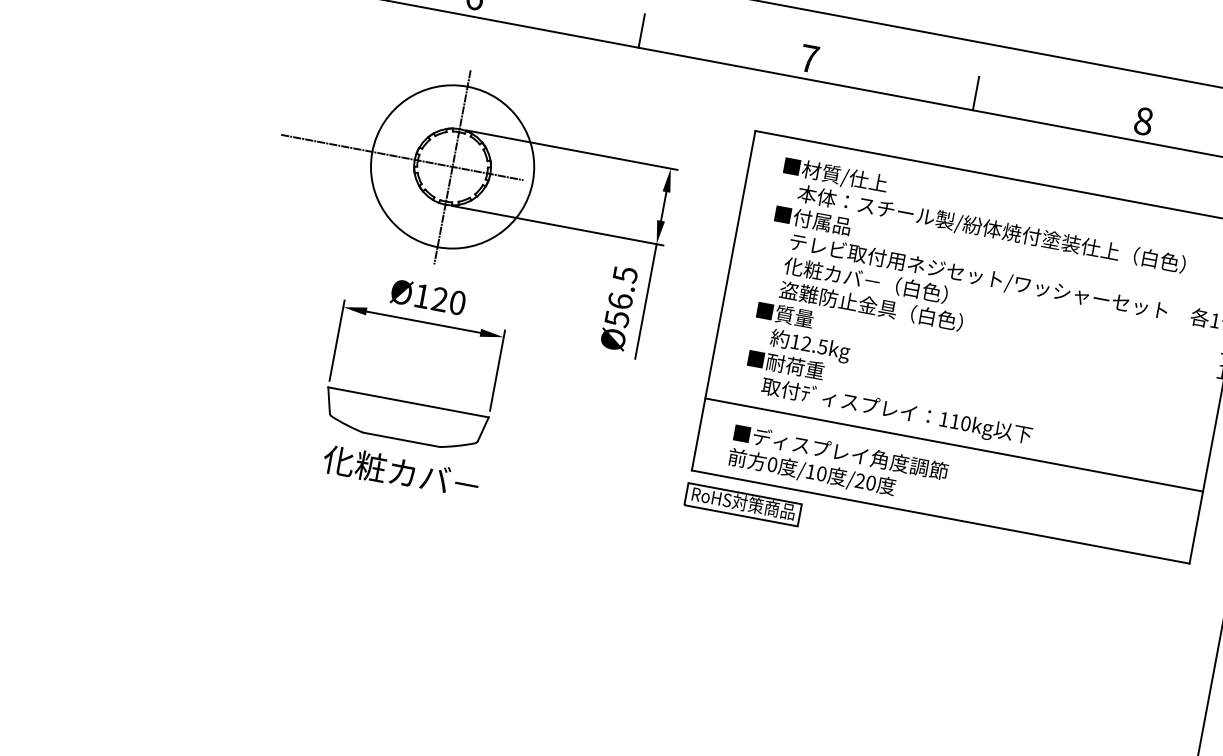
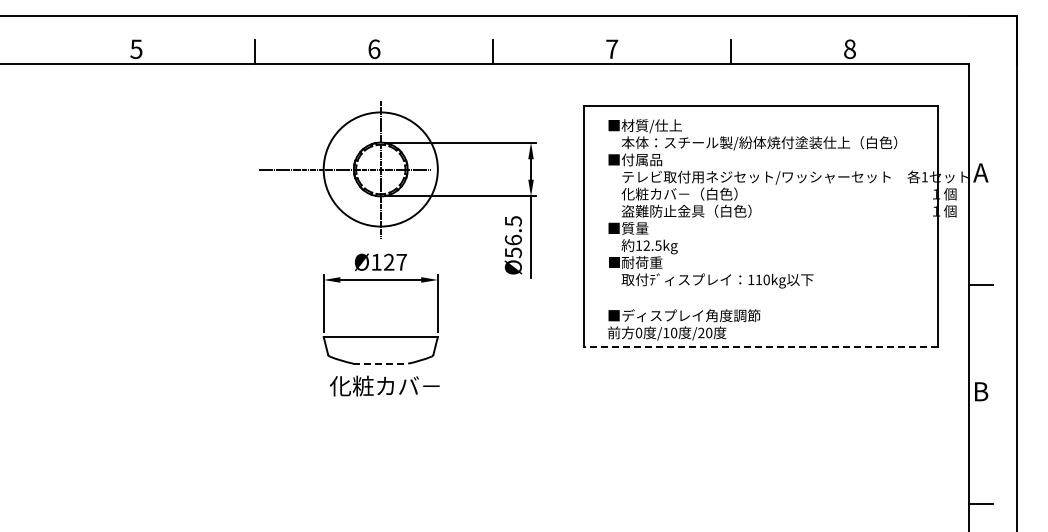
text: (457, 301) -> (401, 261), Ø120 -> Ø127
line: (402, 439) -> (381, 363), solid -> dashed
line: (954, 445) -> (761, 296), removed
part: (742, 503) -> (623, 363), removed
line: (939, 516) -> (760, 347), solid -> dashed

